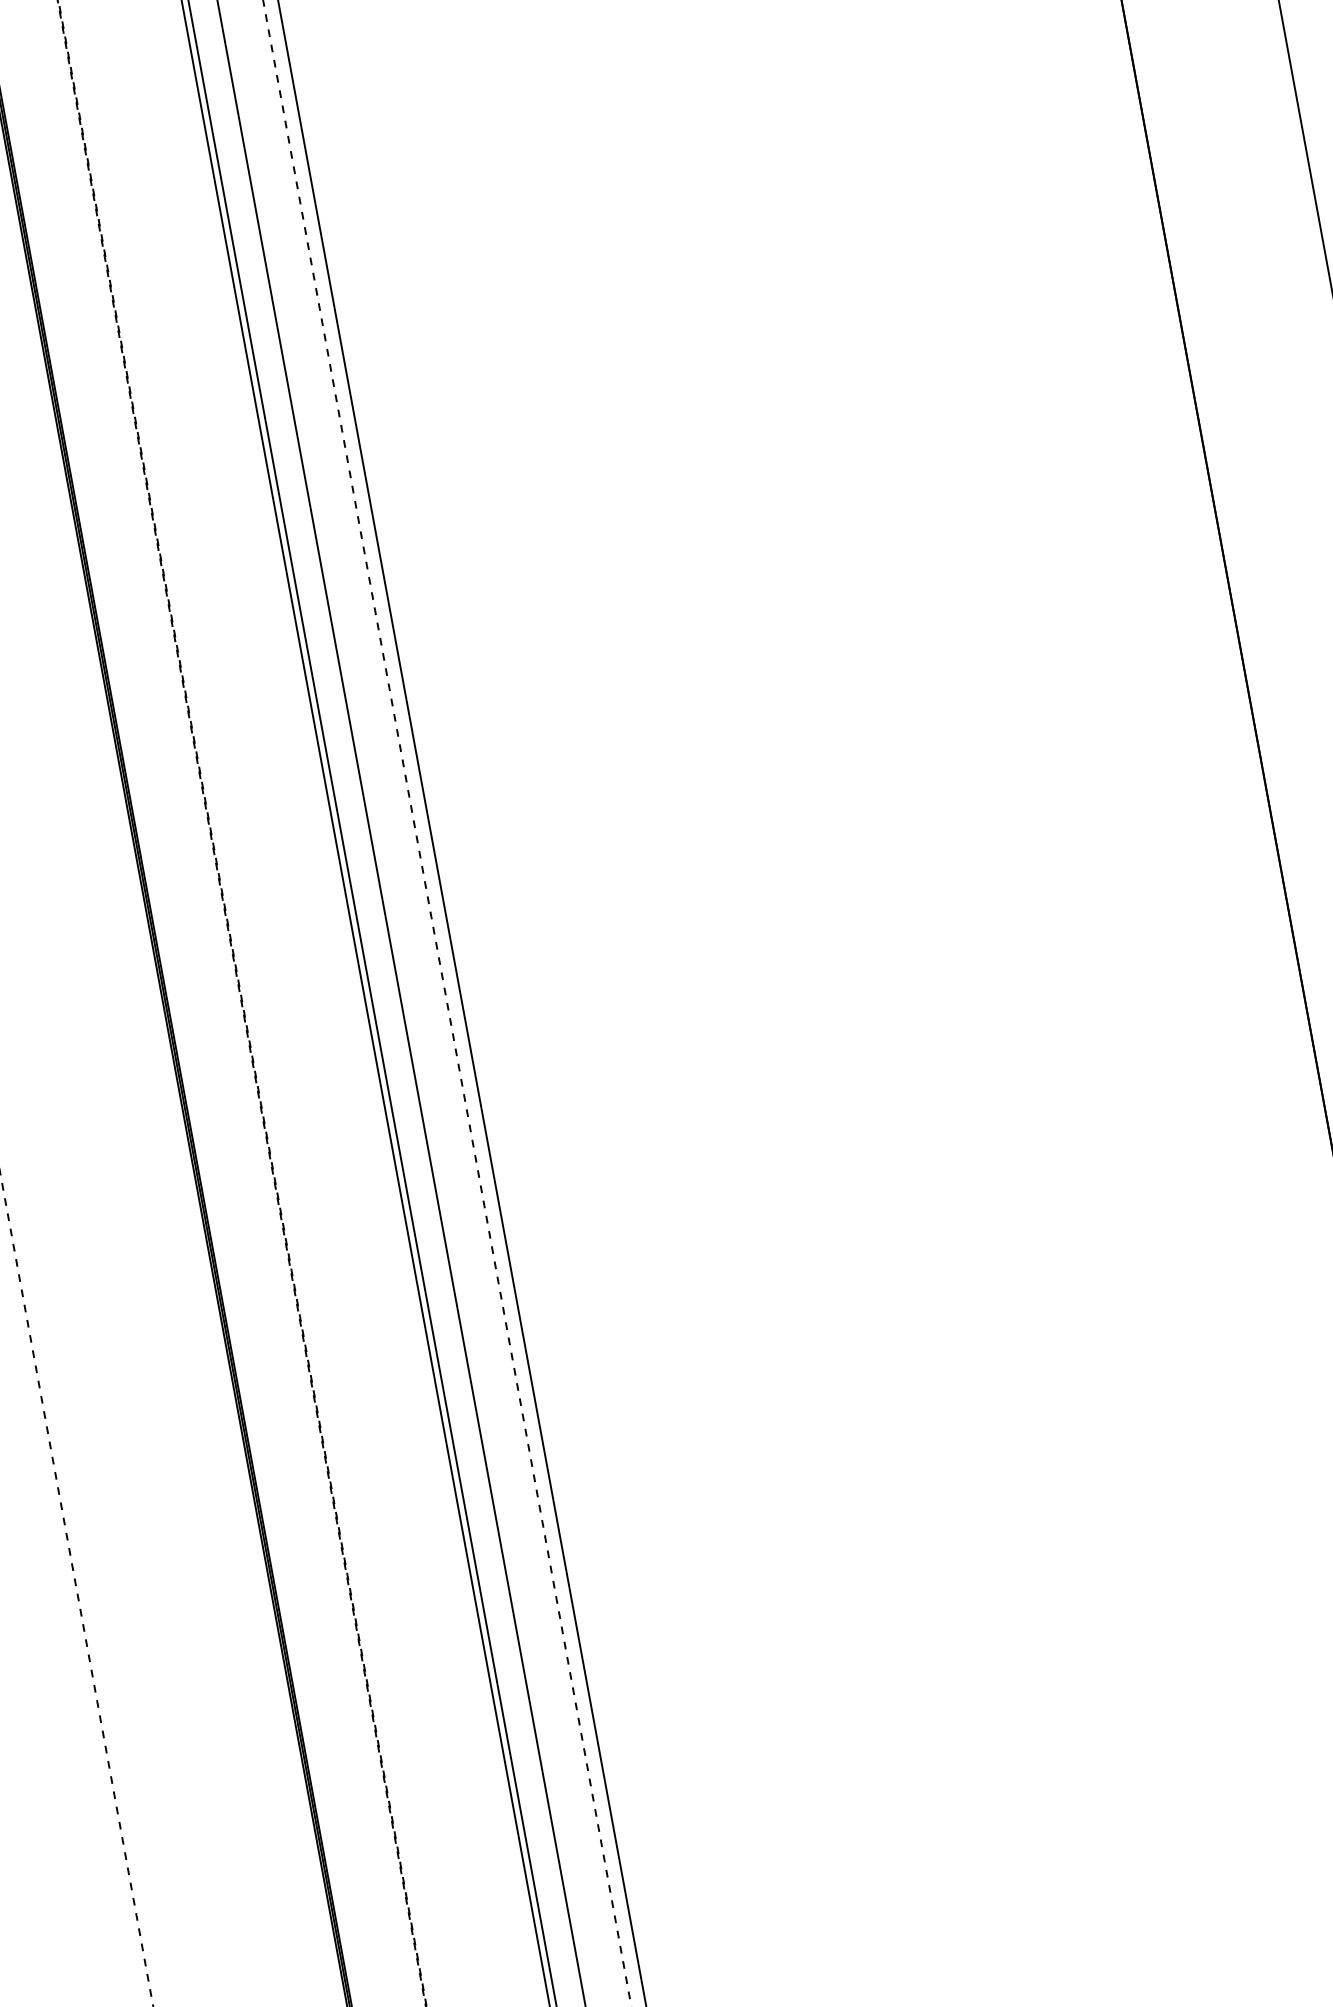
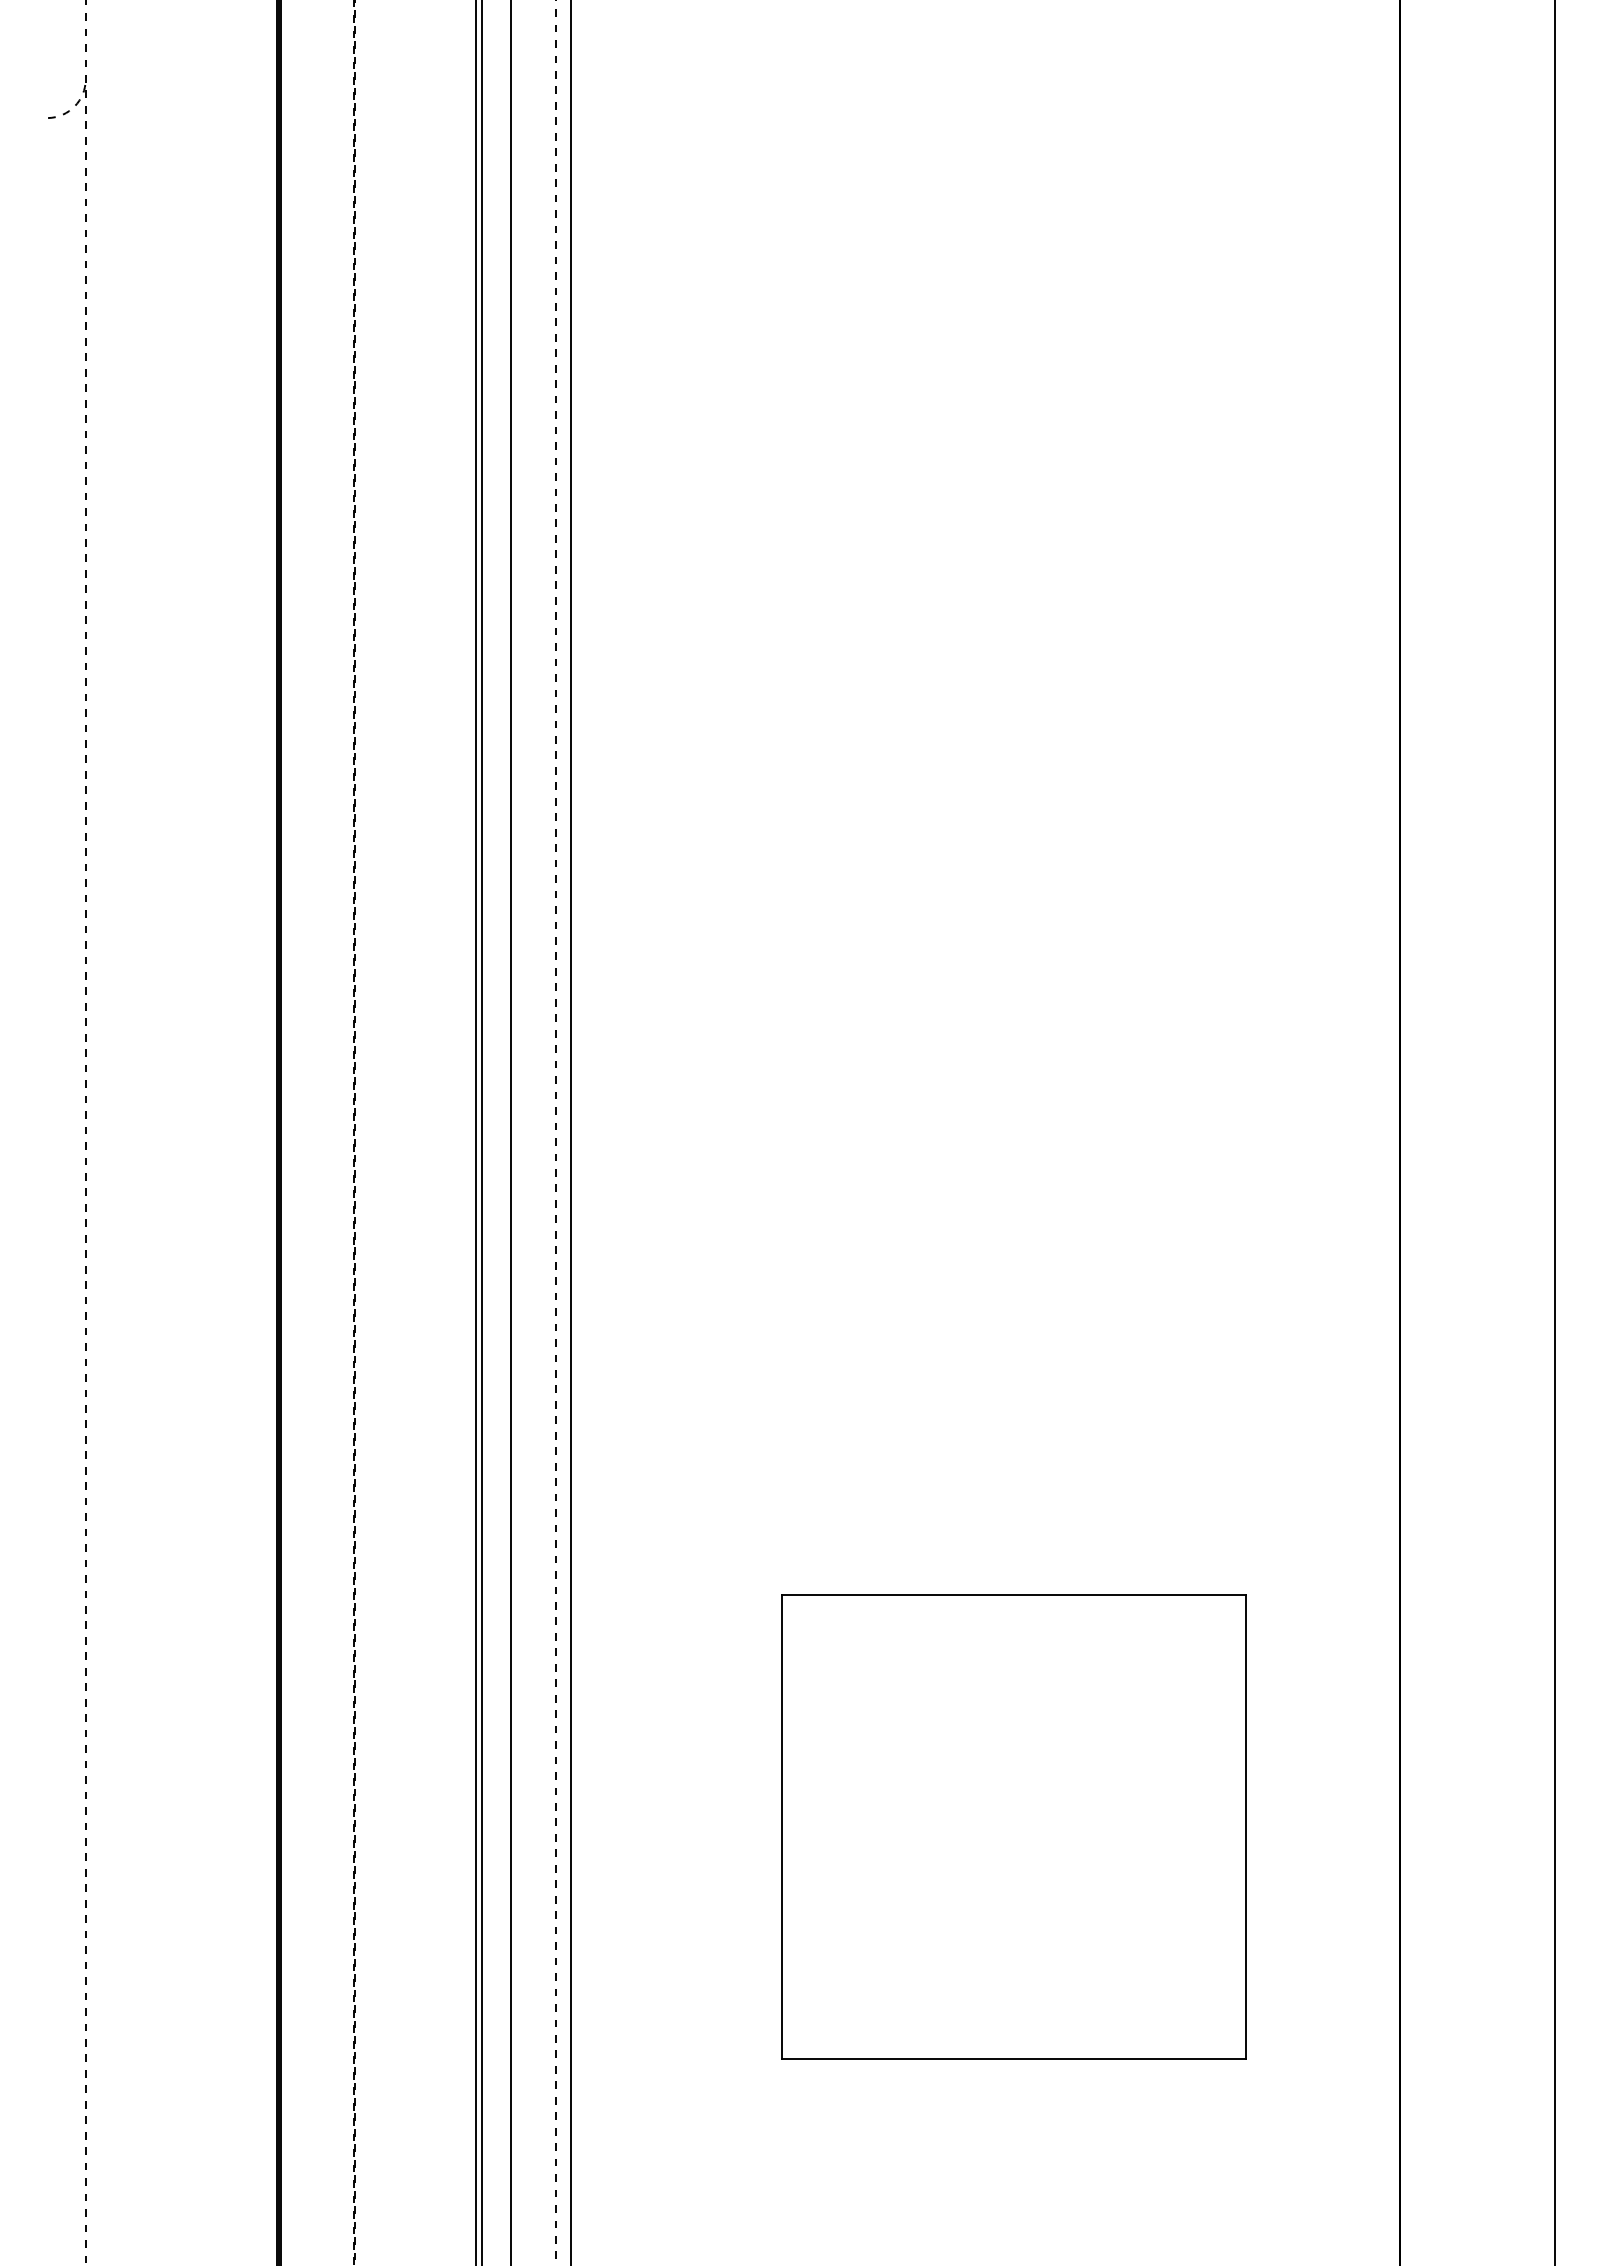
part: (1001, 1491) -> (1013, 1826), added

